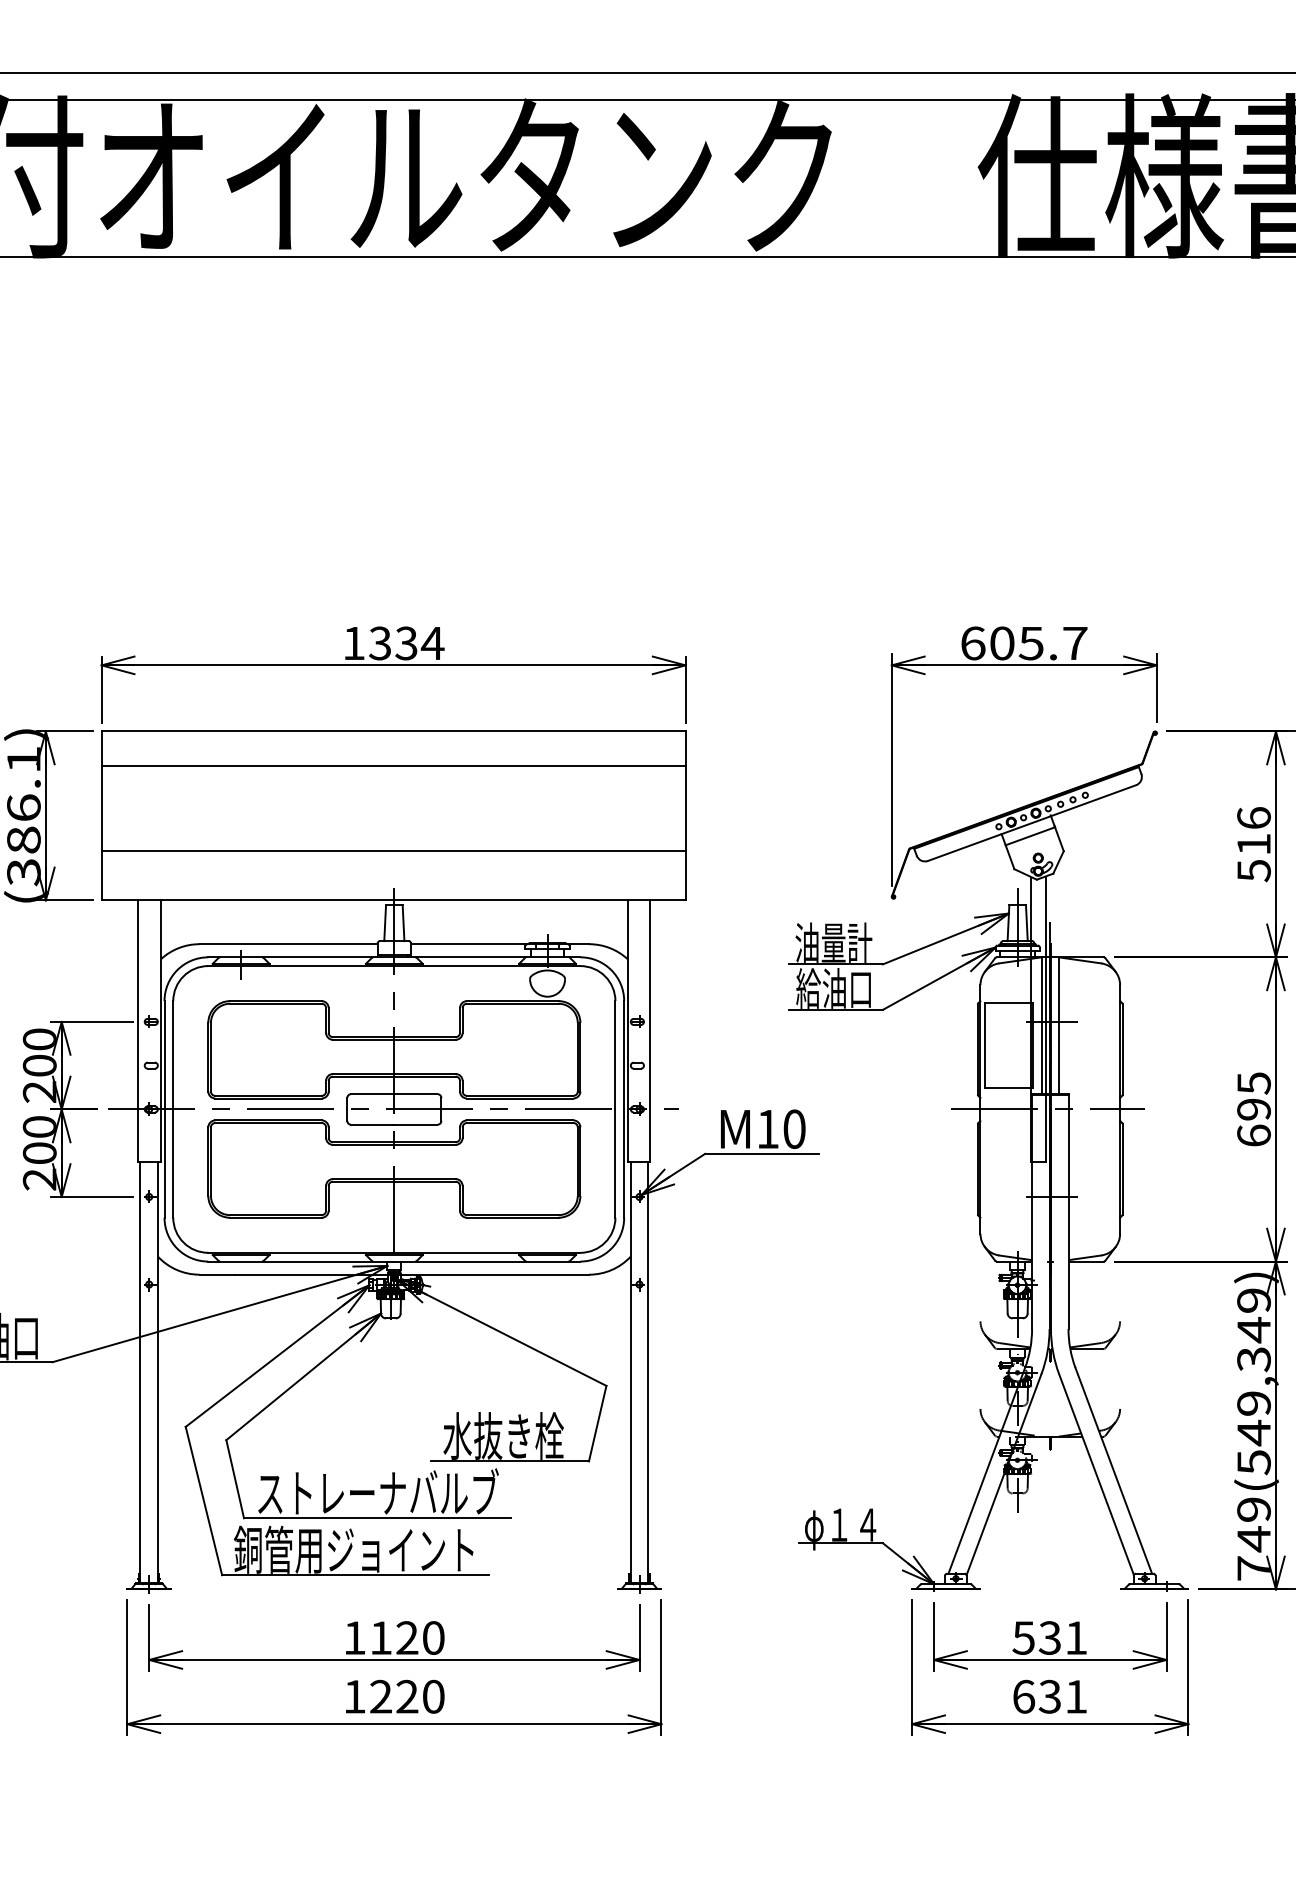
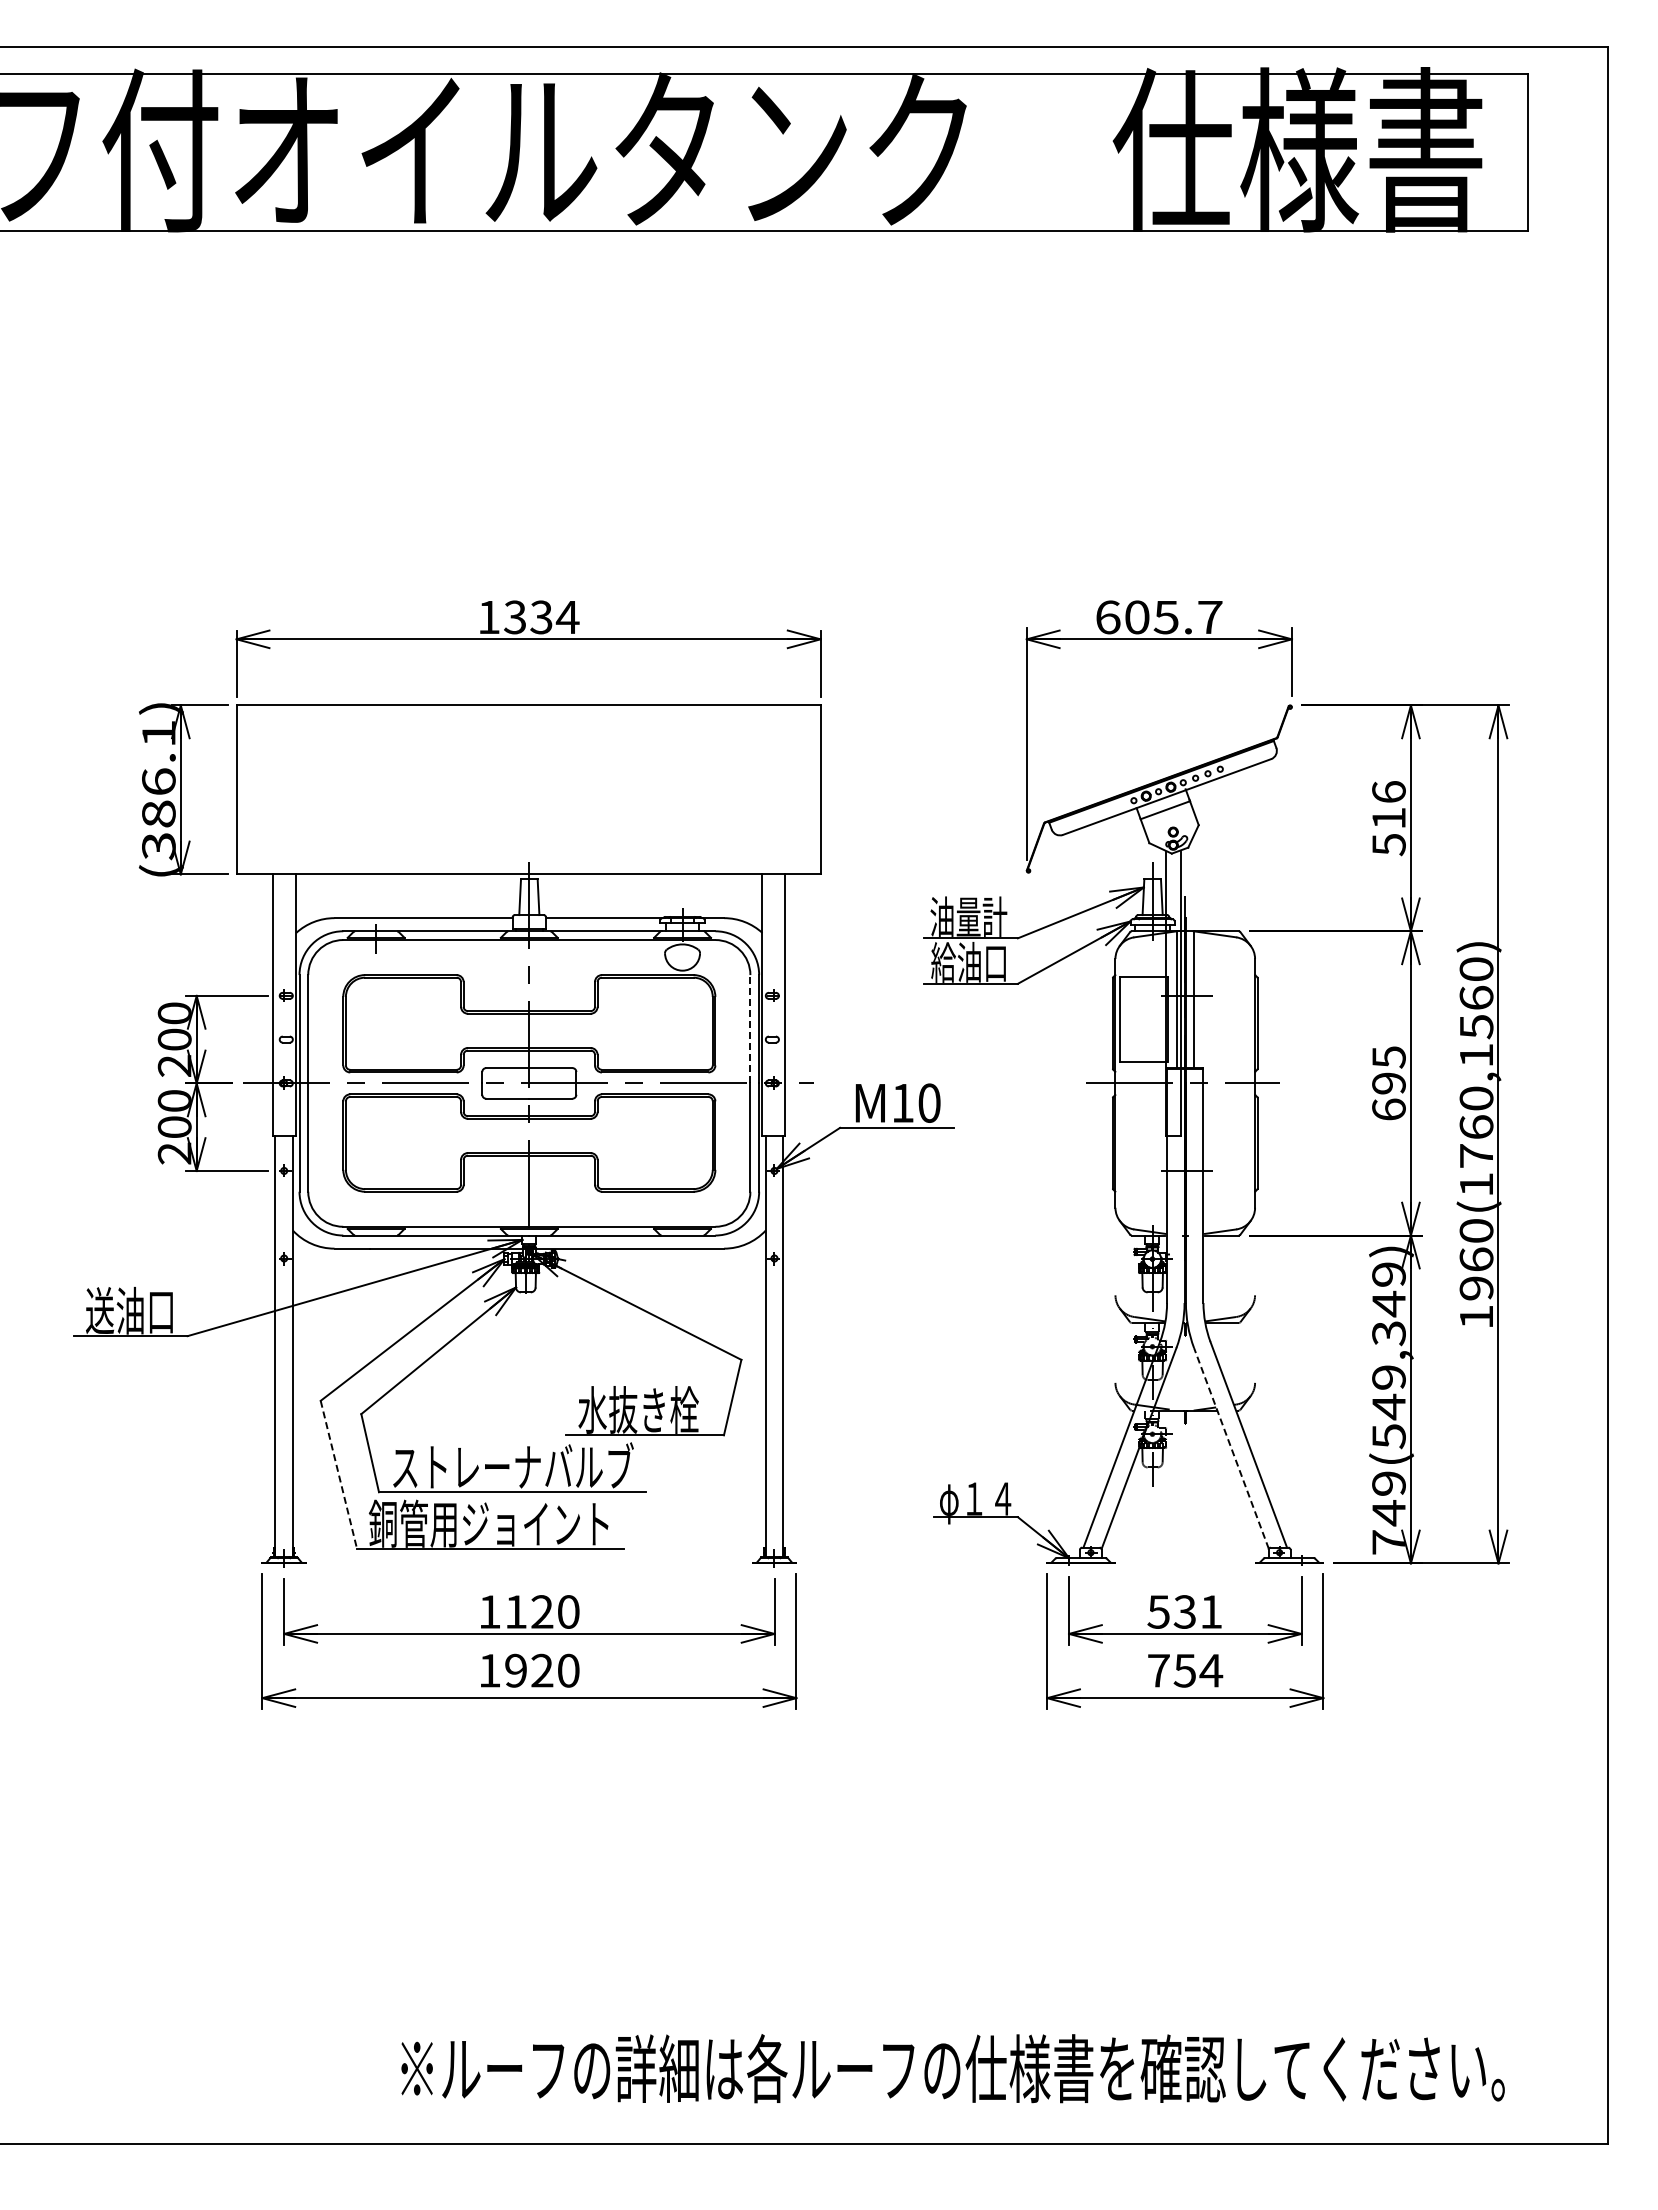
line: (394, 765) -> (529, 739), removed
line: (394, 850) -> (529, 824), removed
line: (615, 1054) -> (750, 1028), solid -> dashed
line: (1096, 1474) -> (1231, 1448), solid -> dashed
line: (204, 1501) -> (339, 1475), solid -> dashed
text: (380, 1696) -> (515, 1670), 1220 -> 1920
text: (1050, 1696) -> (1185, 1670), 631 -> 754

